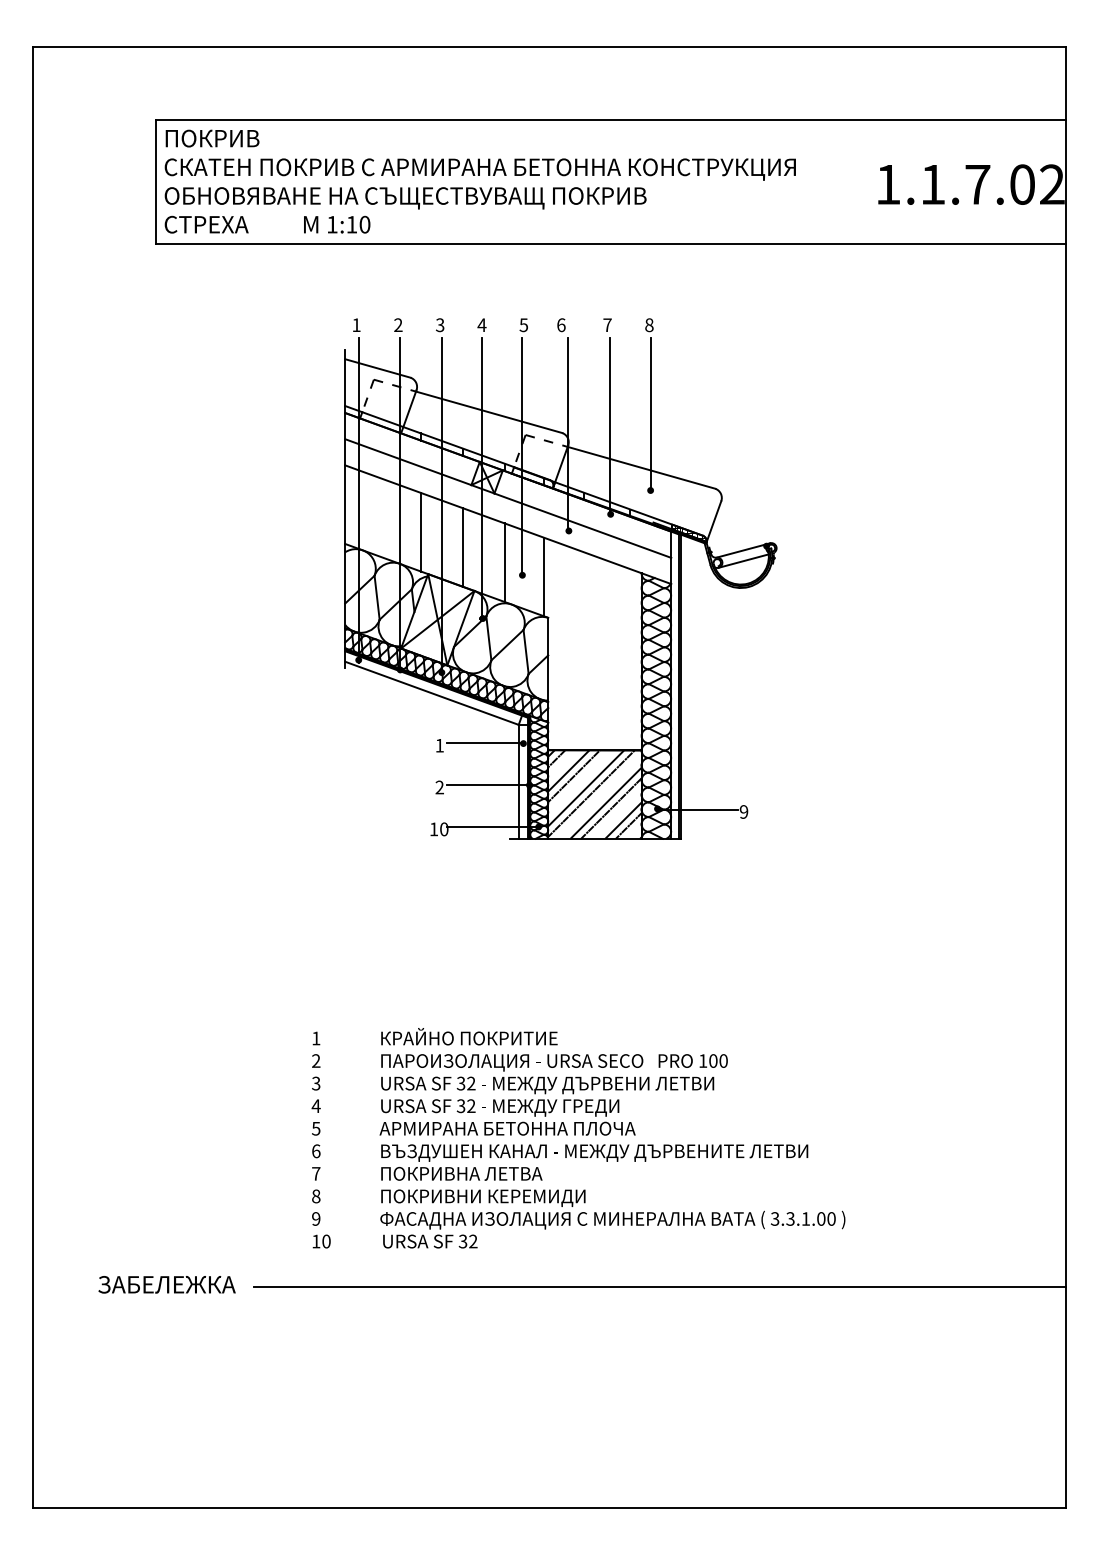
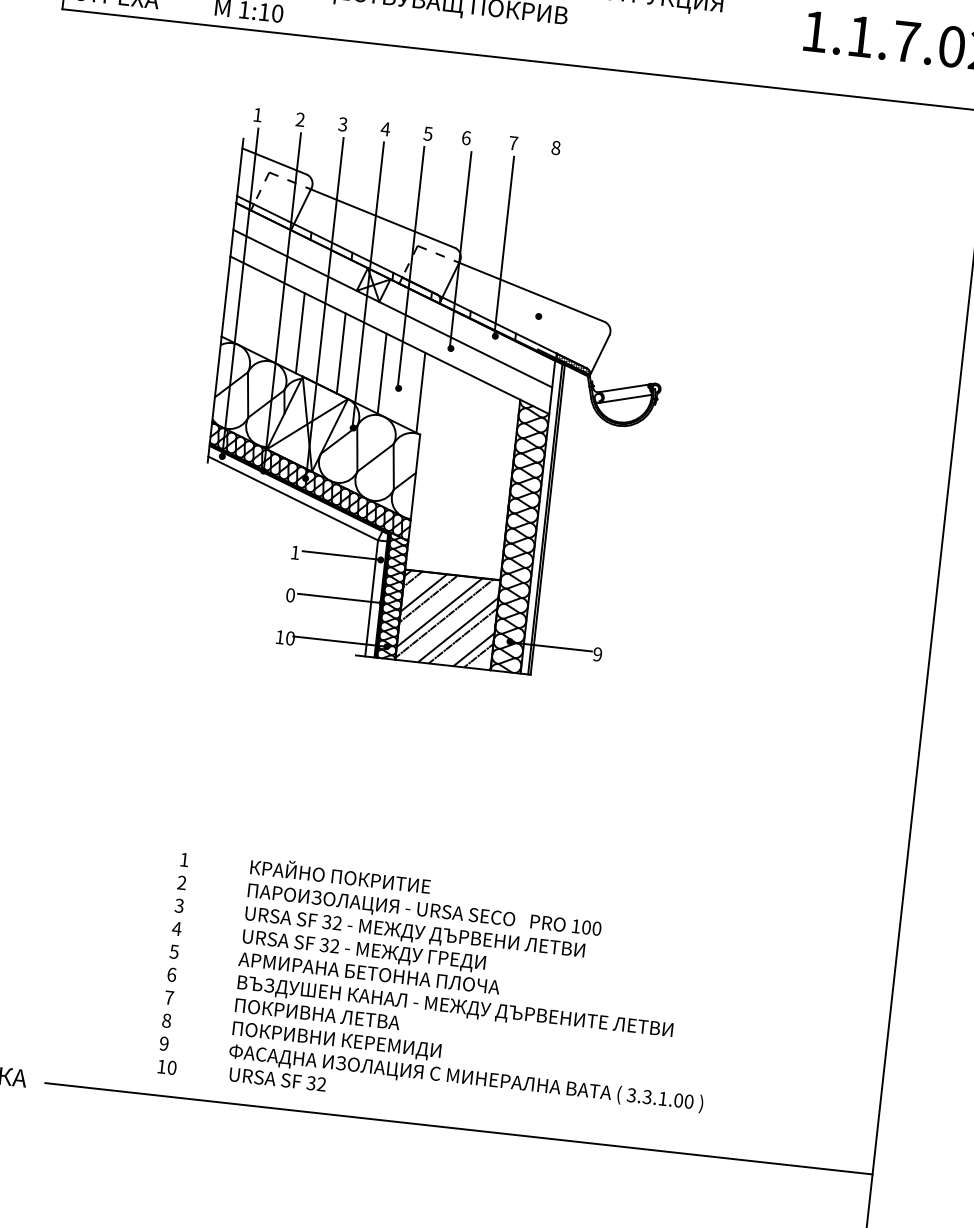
line: (651, 414) -> (548, 239), removed
text: (439, 787) -> (290, 595), 2 -> 0
text: (578, 1138) -> (440, 991), moved

